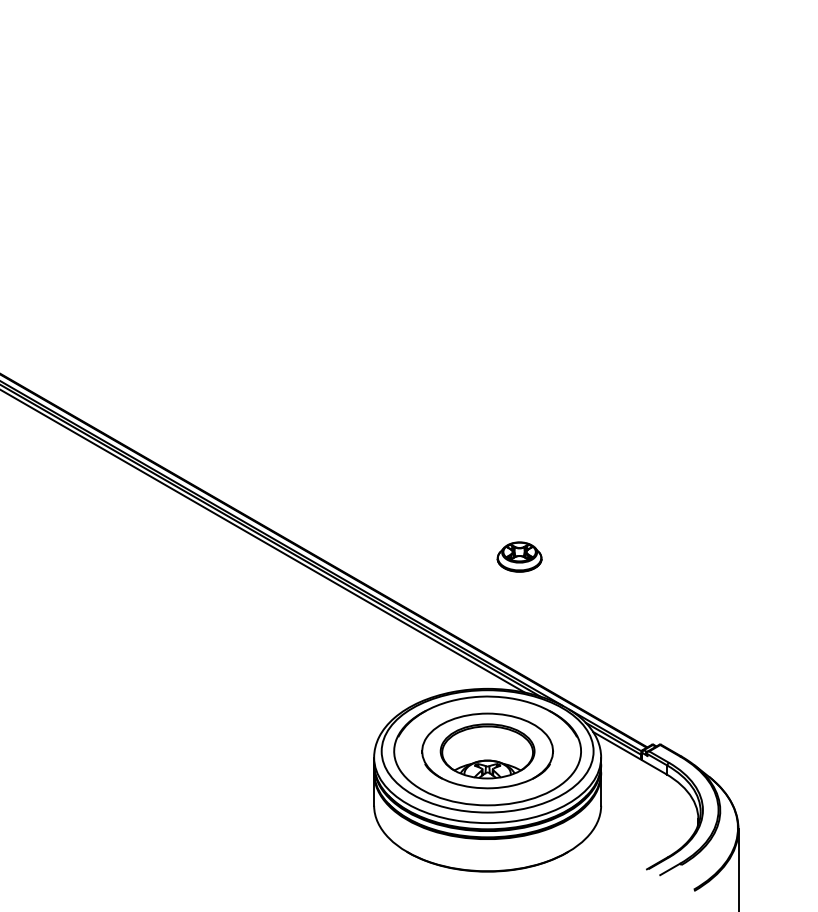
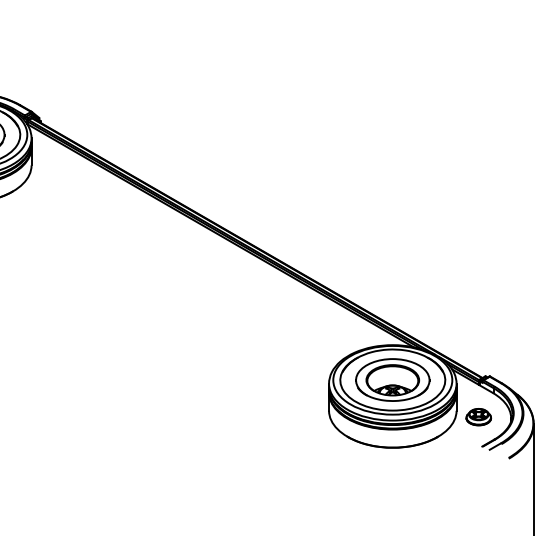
part: (519, 557) -> (478, 417), moved

